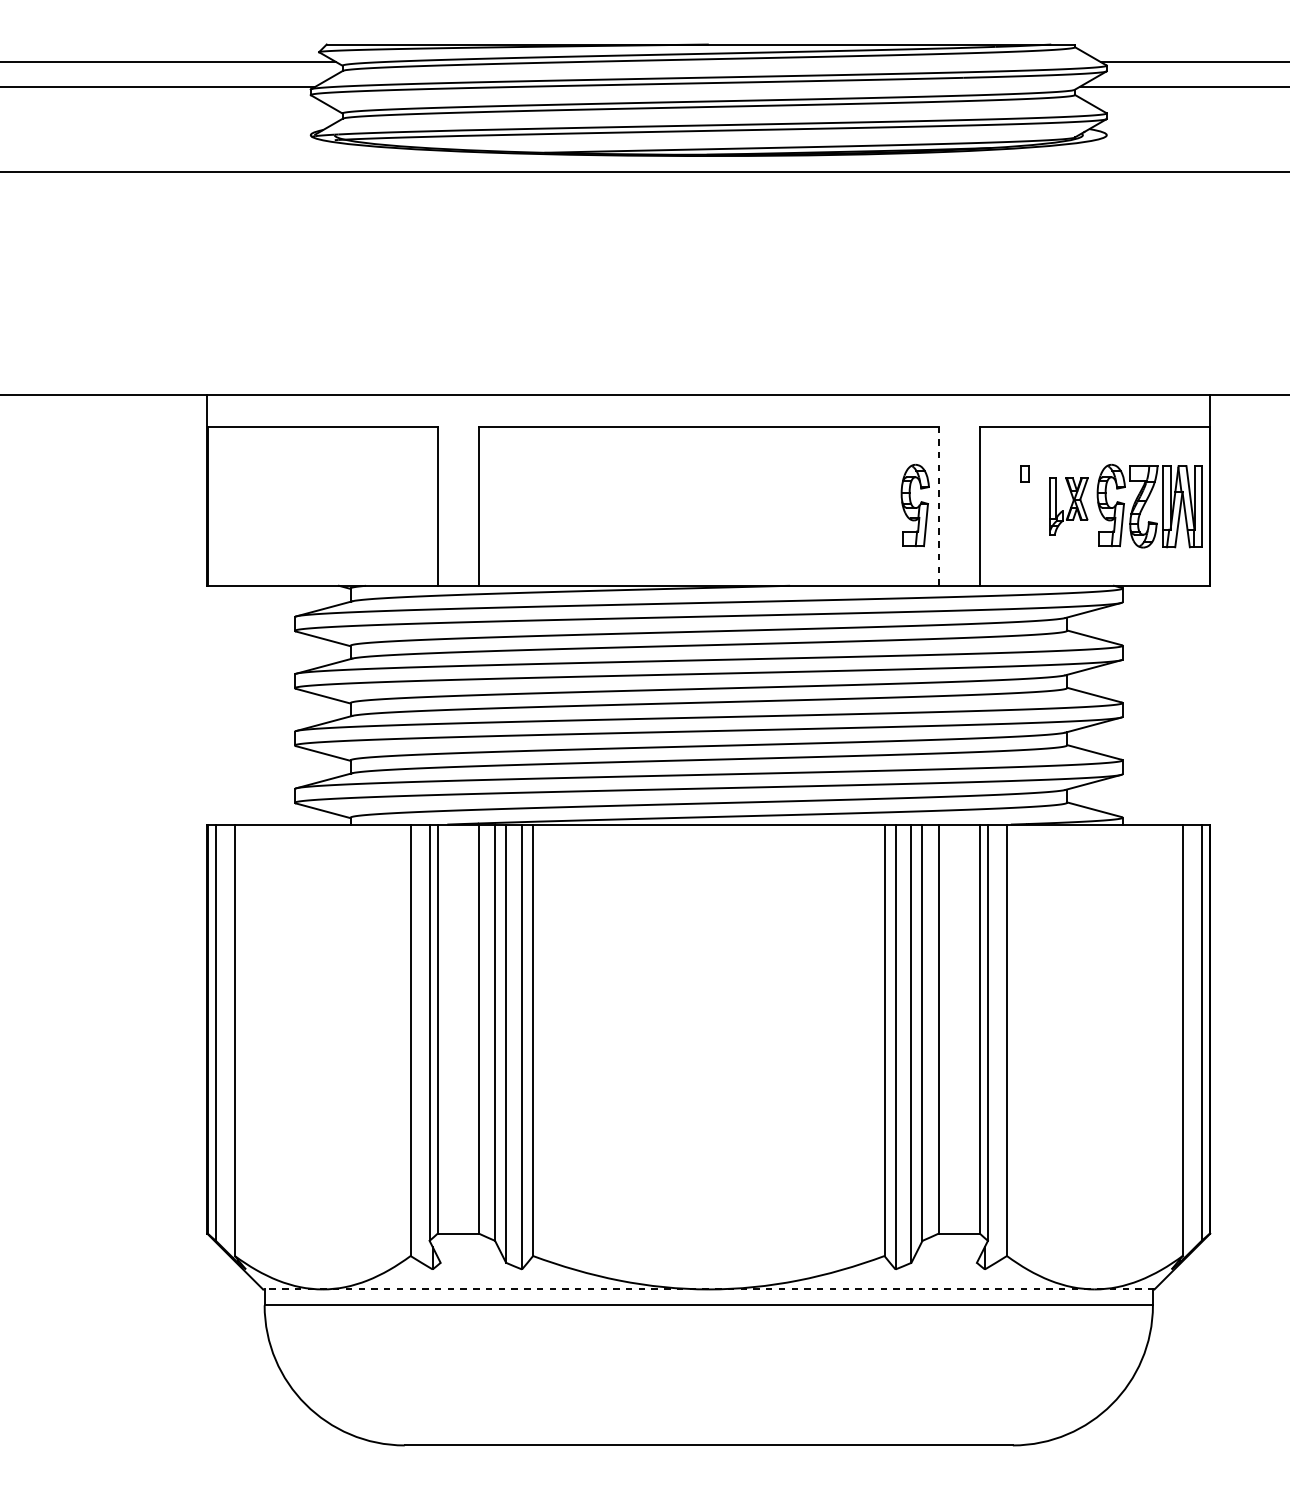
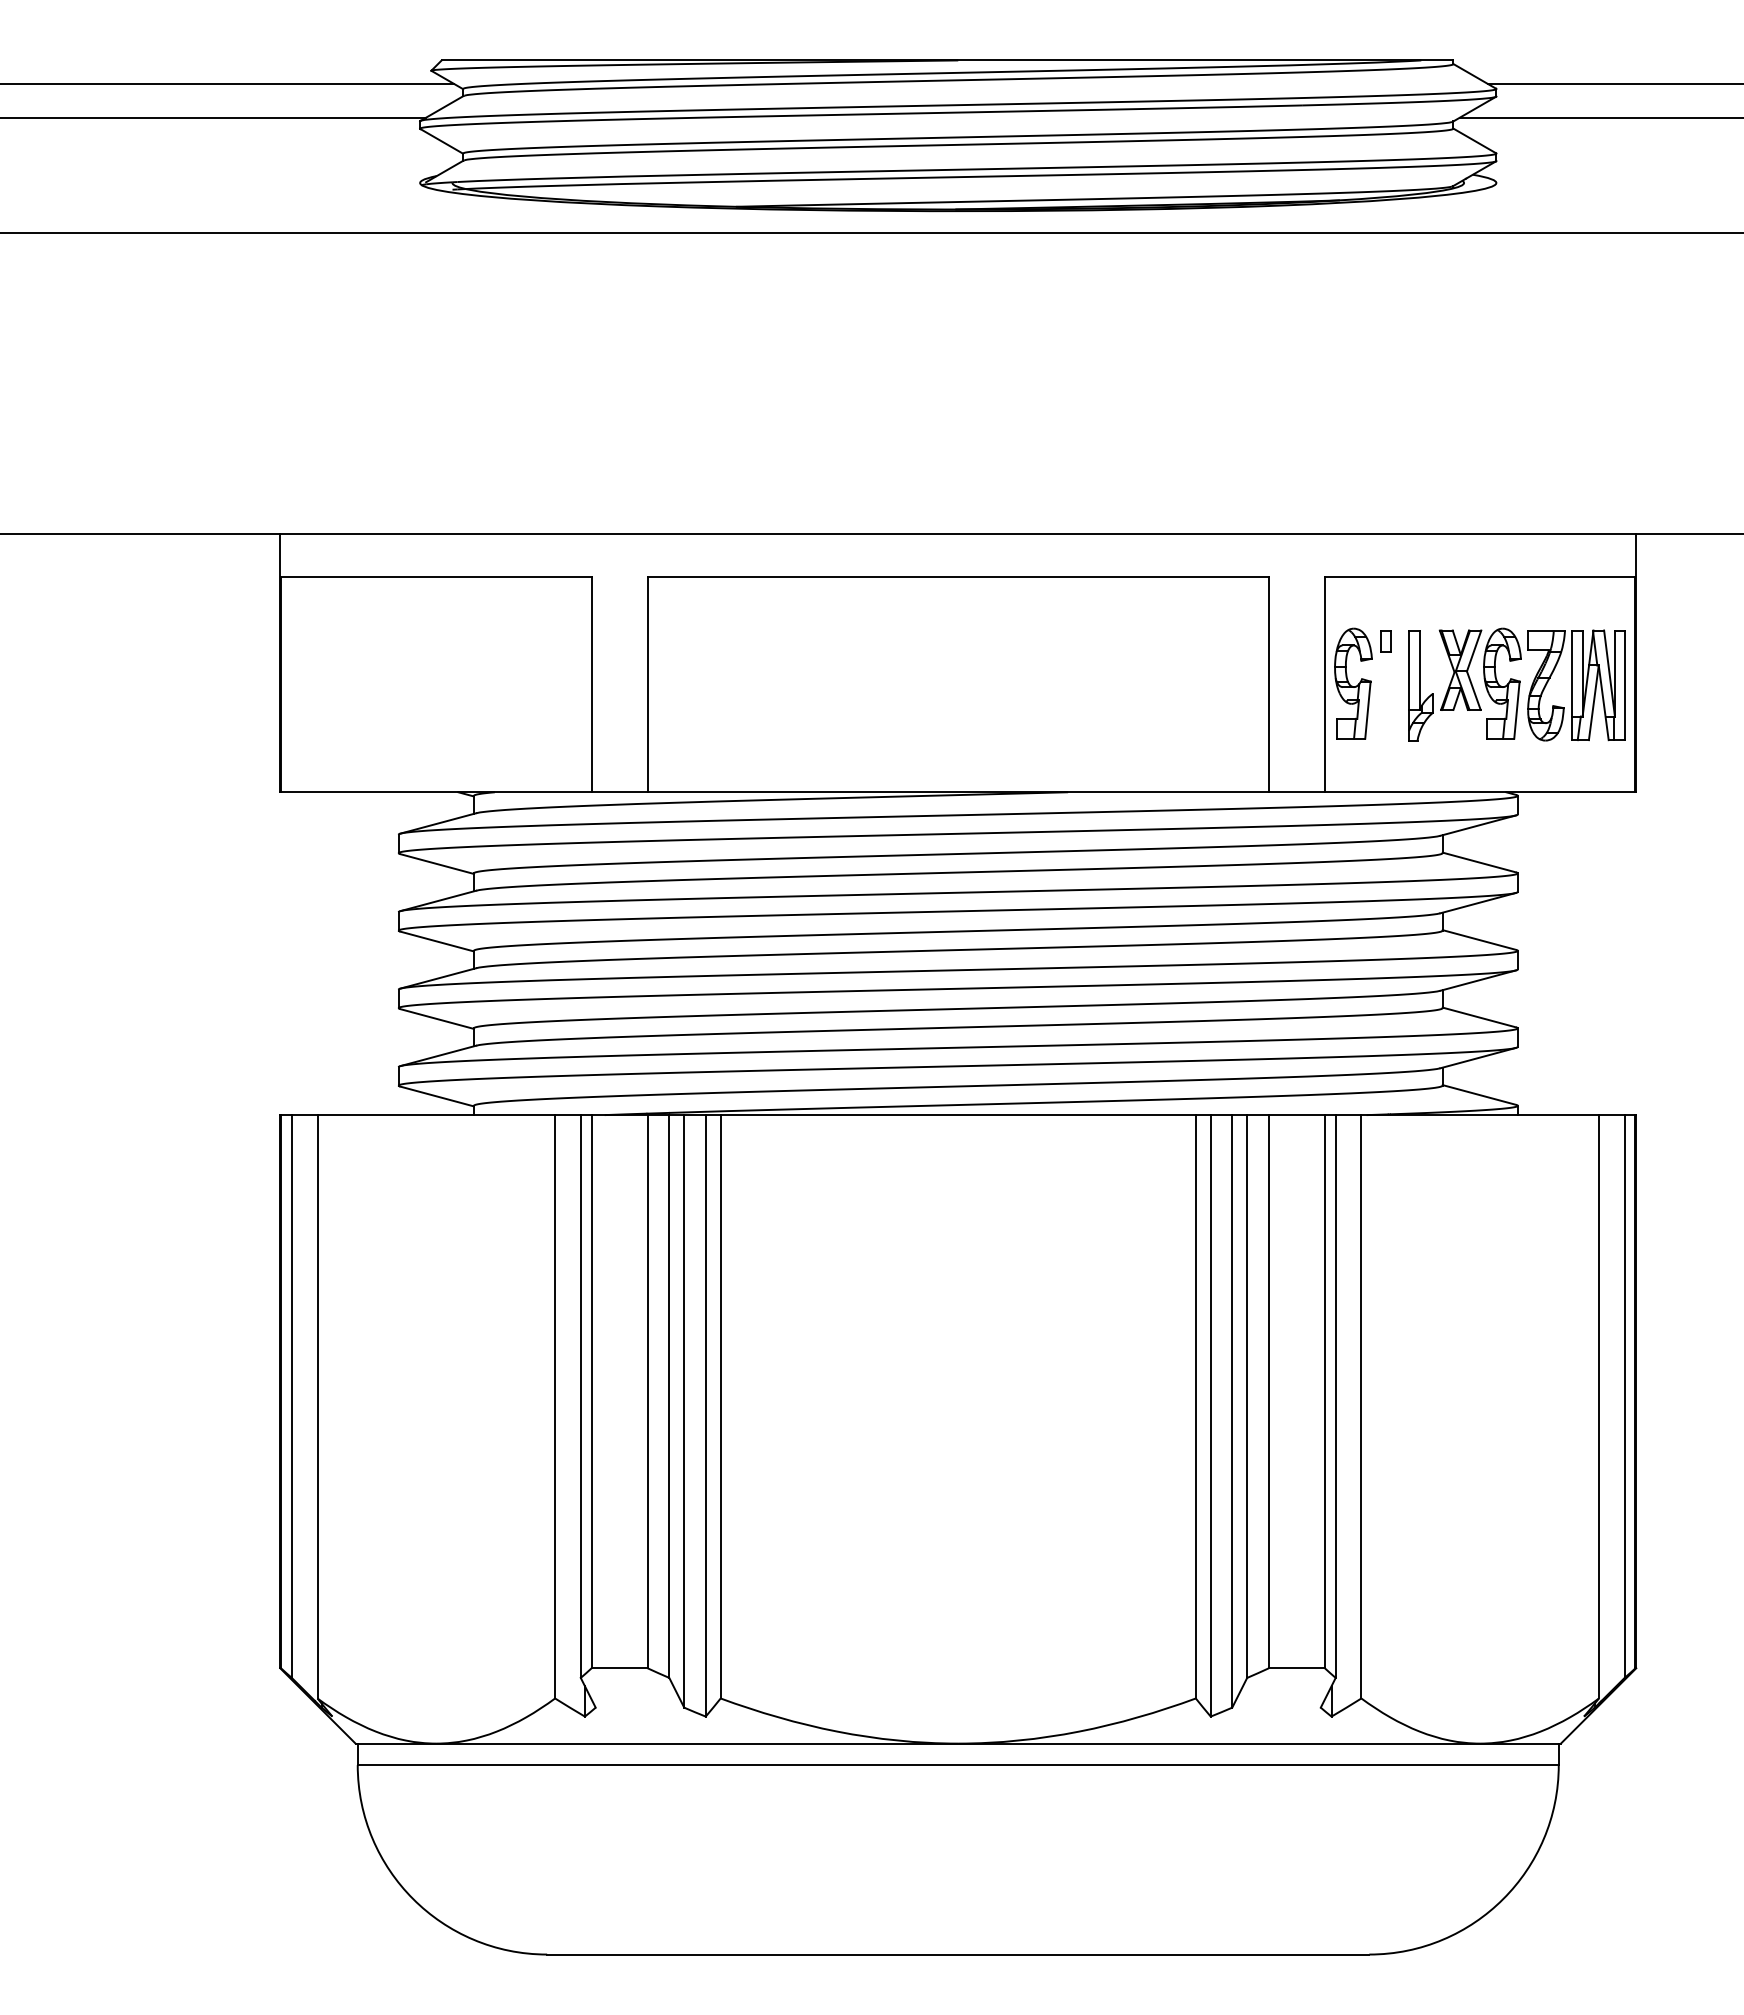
part: (915, 505) -> (1353, 683), moved
line: (938, 506) -> (1268, 684), dashed -> solid
part: (1069, 506) -> (1445, 685), size x1.43
line: (708, 1289) -> (958, 1743), dashed -> solid

